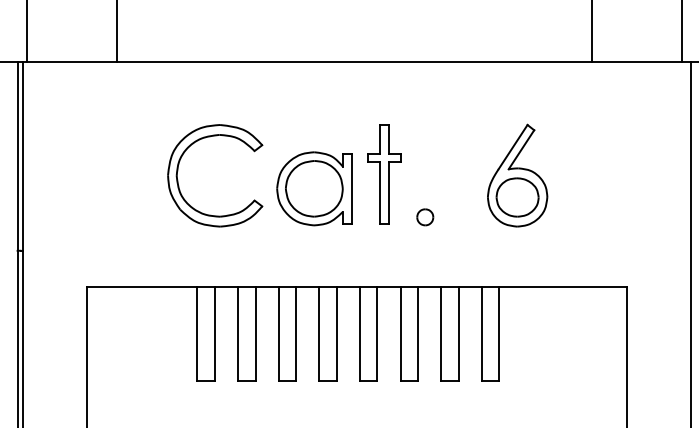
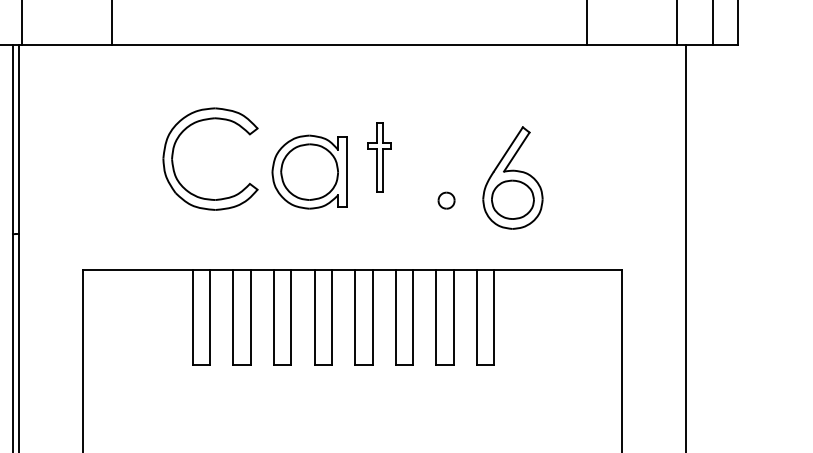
part: (384, 174) -> (379, 157), size x0.7
part: (517, 175) -> (512, 177), moved
part: (425, 217) -> (446, 200), moved

